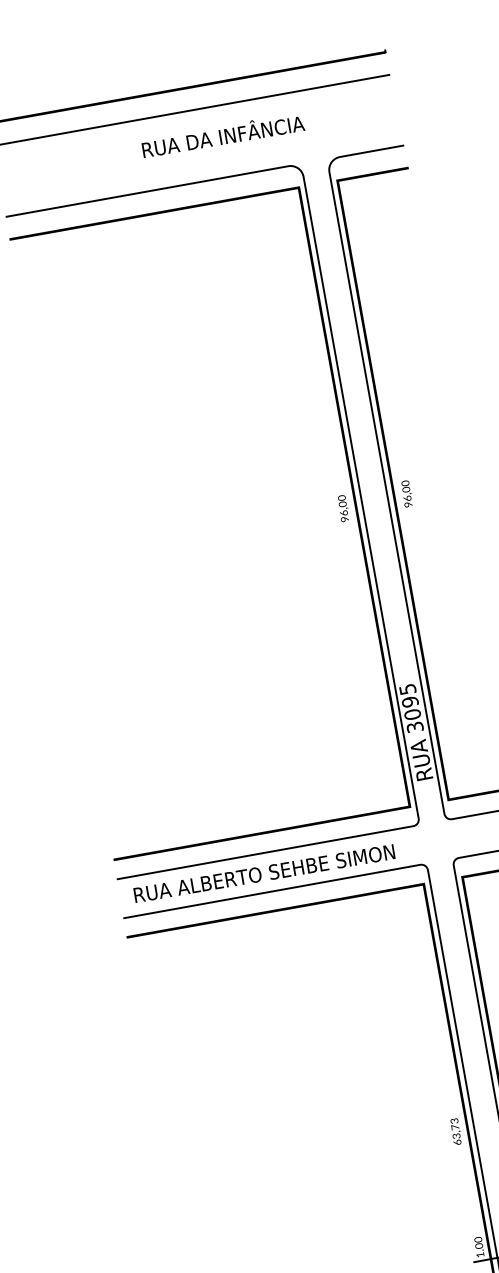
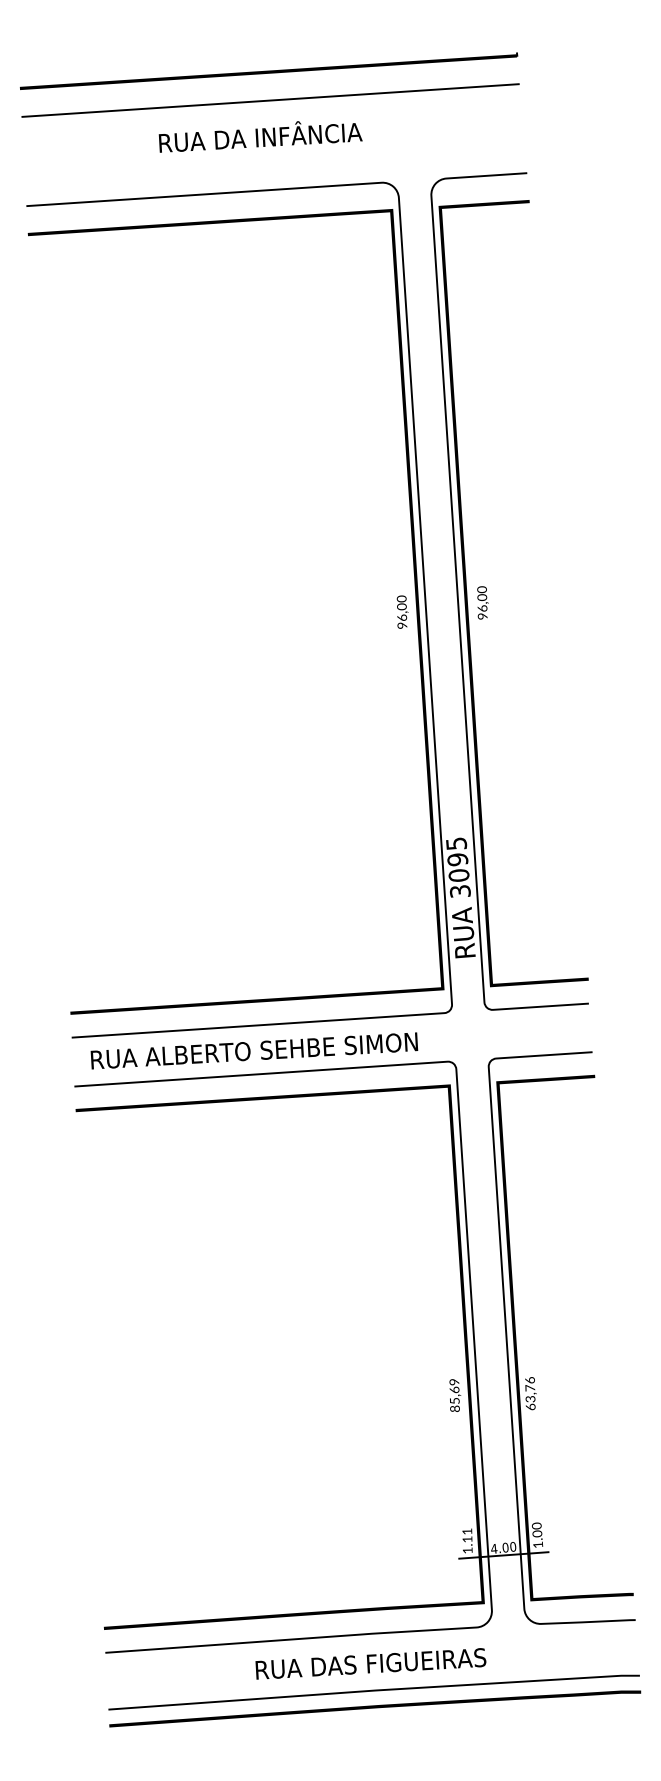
text: (223, 136) -> (260, 136), moved
text: (455, 1131) -> (454, 1395), 63,73 -> 85,69
text: (478, 1242) -> (467, 1535), 1.00 -> 1.11

